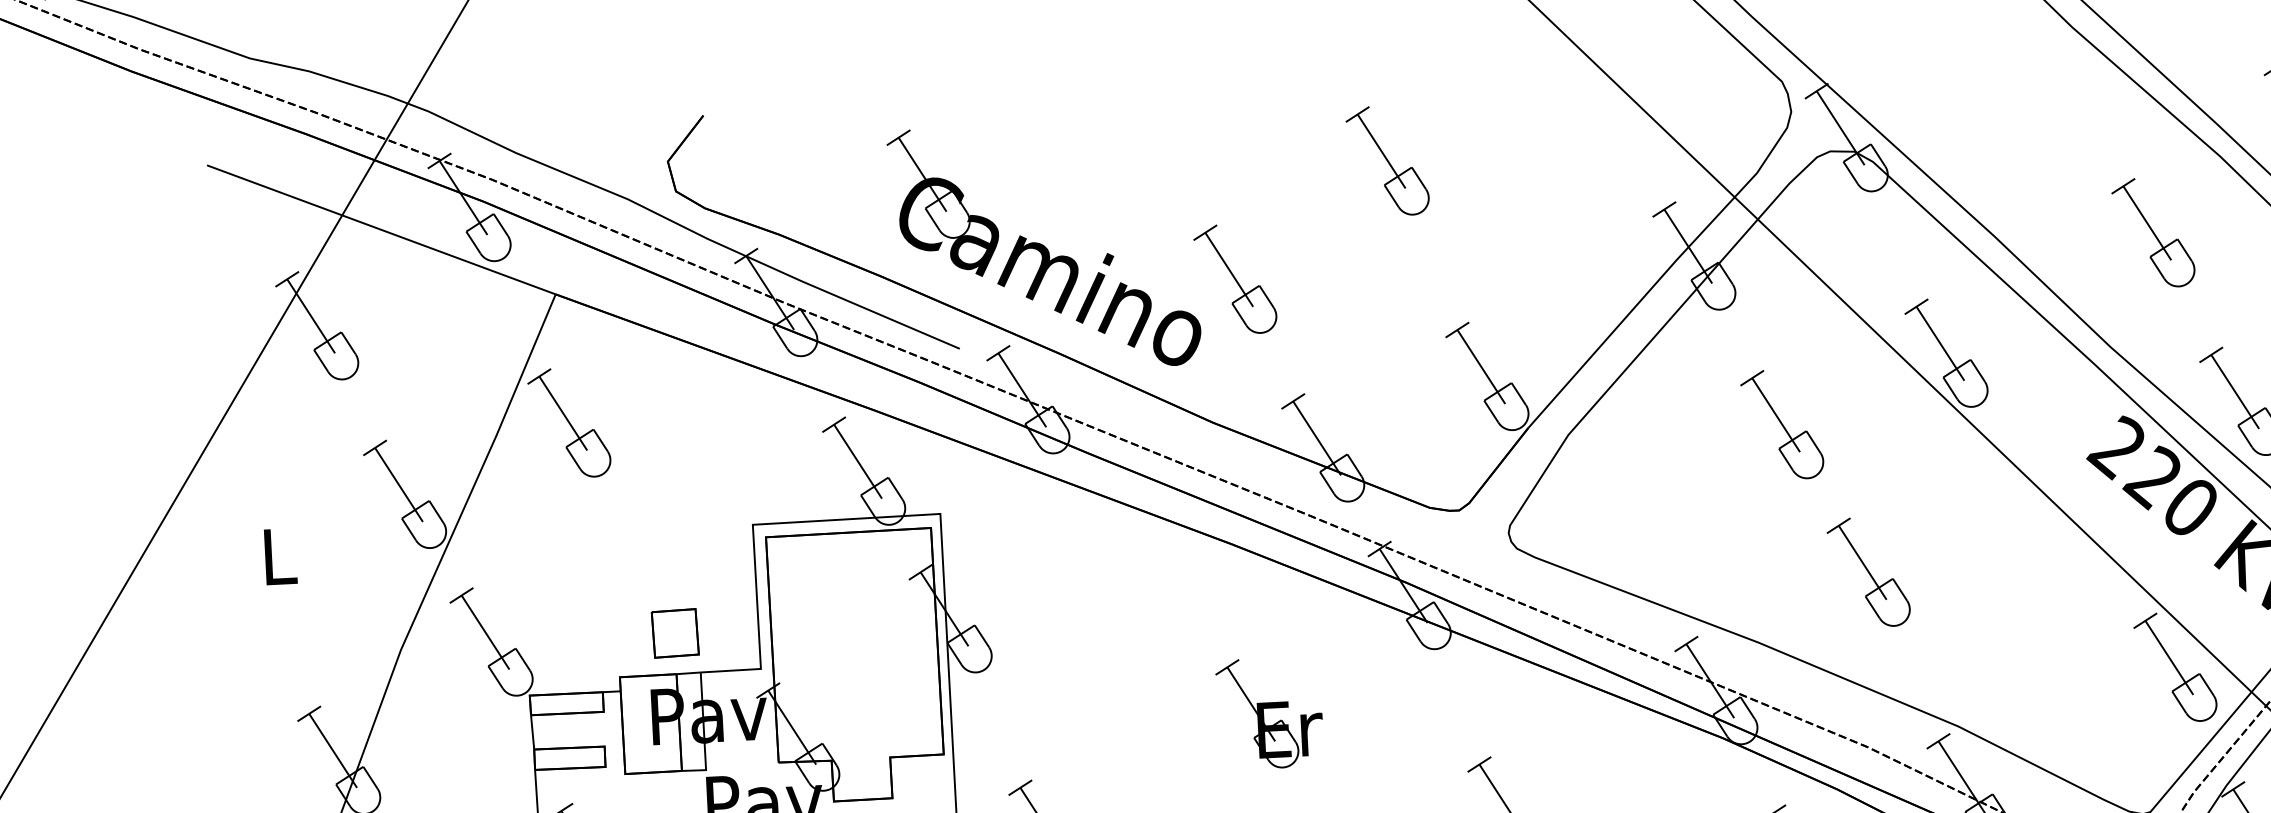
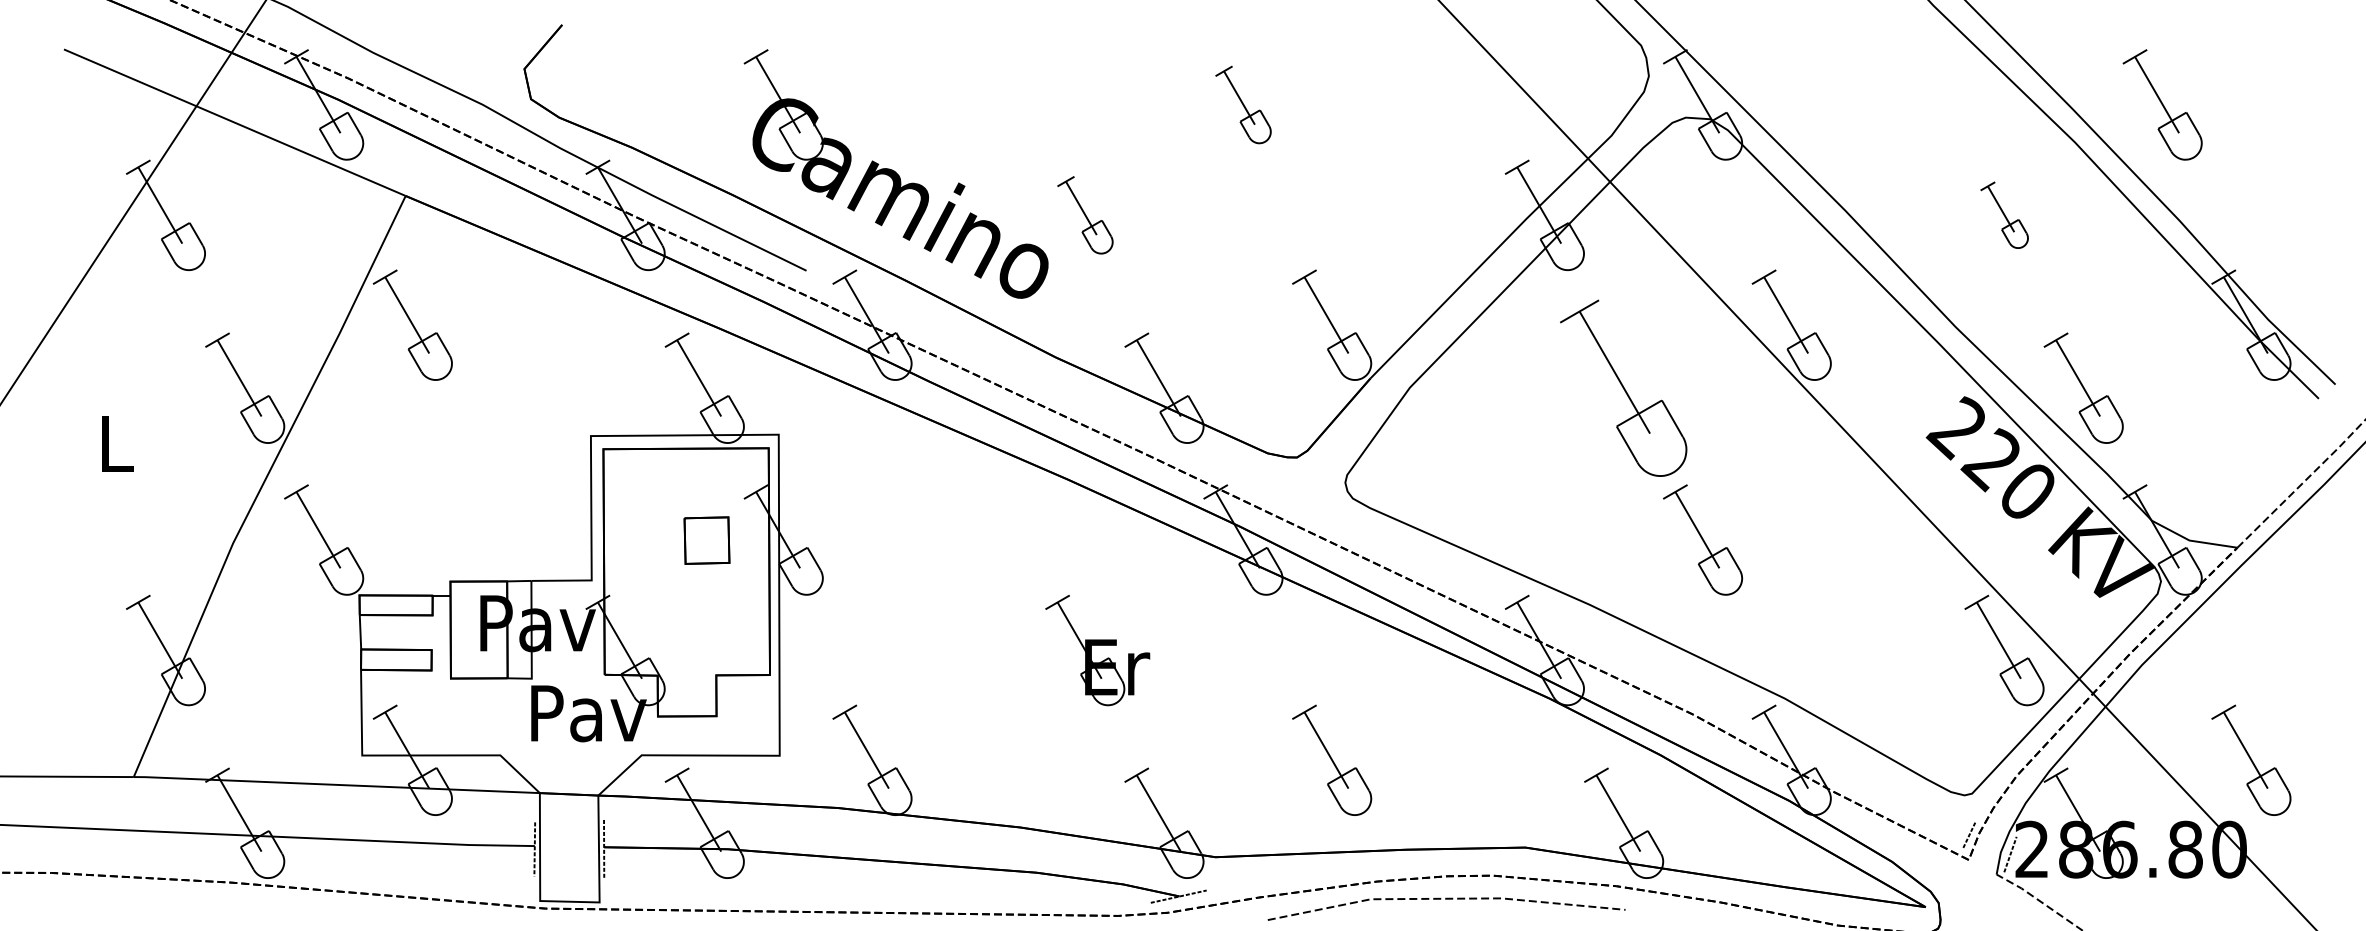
part: (1387, 160) -> (1243, 104), size x0.7
part: (2153, 231) -> (2004, 214), size x0.6
part: (1235, 278) -> (1085, 214), size x0.7
part: (1782, 424) -> (1624, 387), size x1.6
part: (674, 633) -> (706, 540), moved

